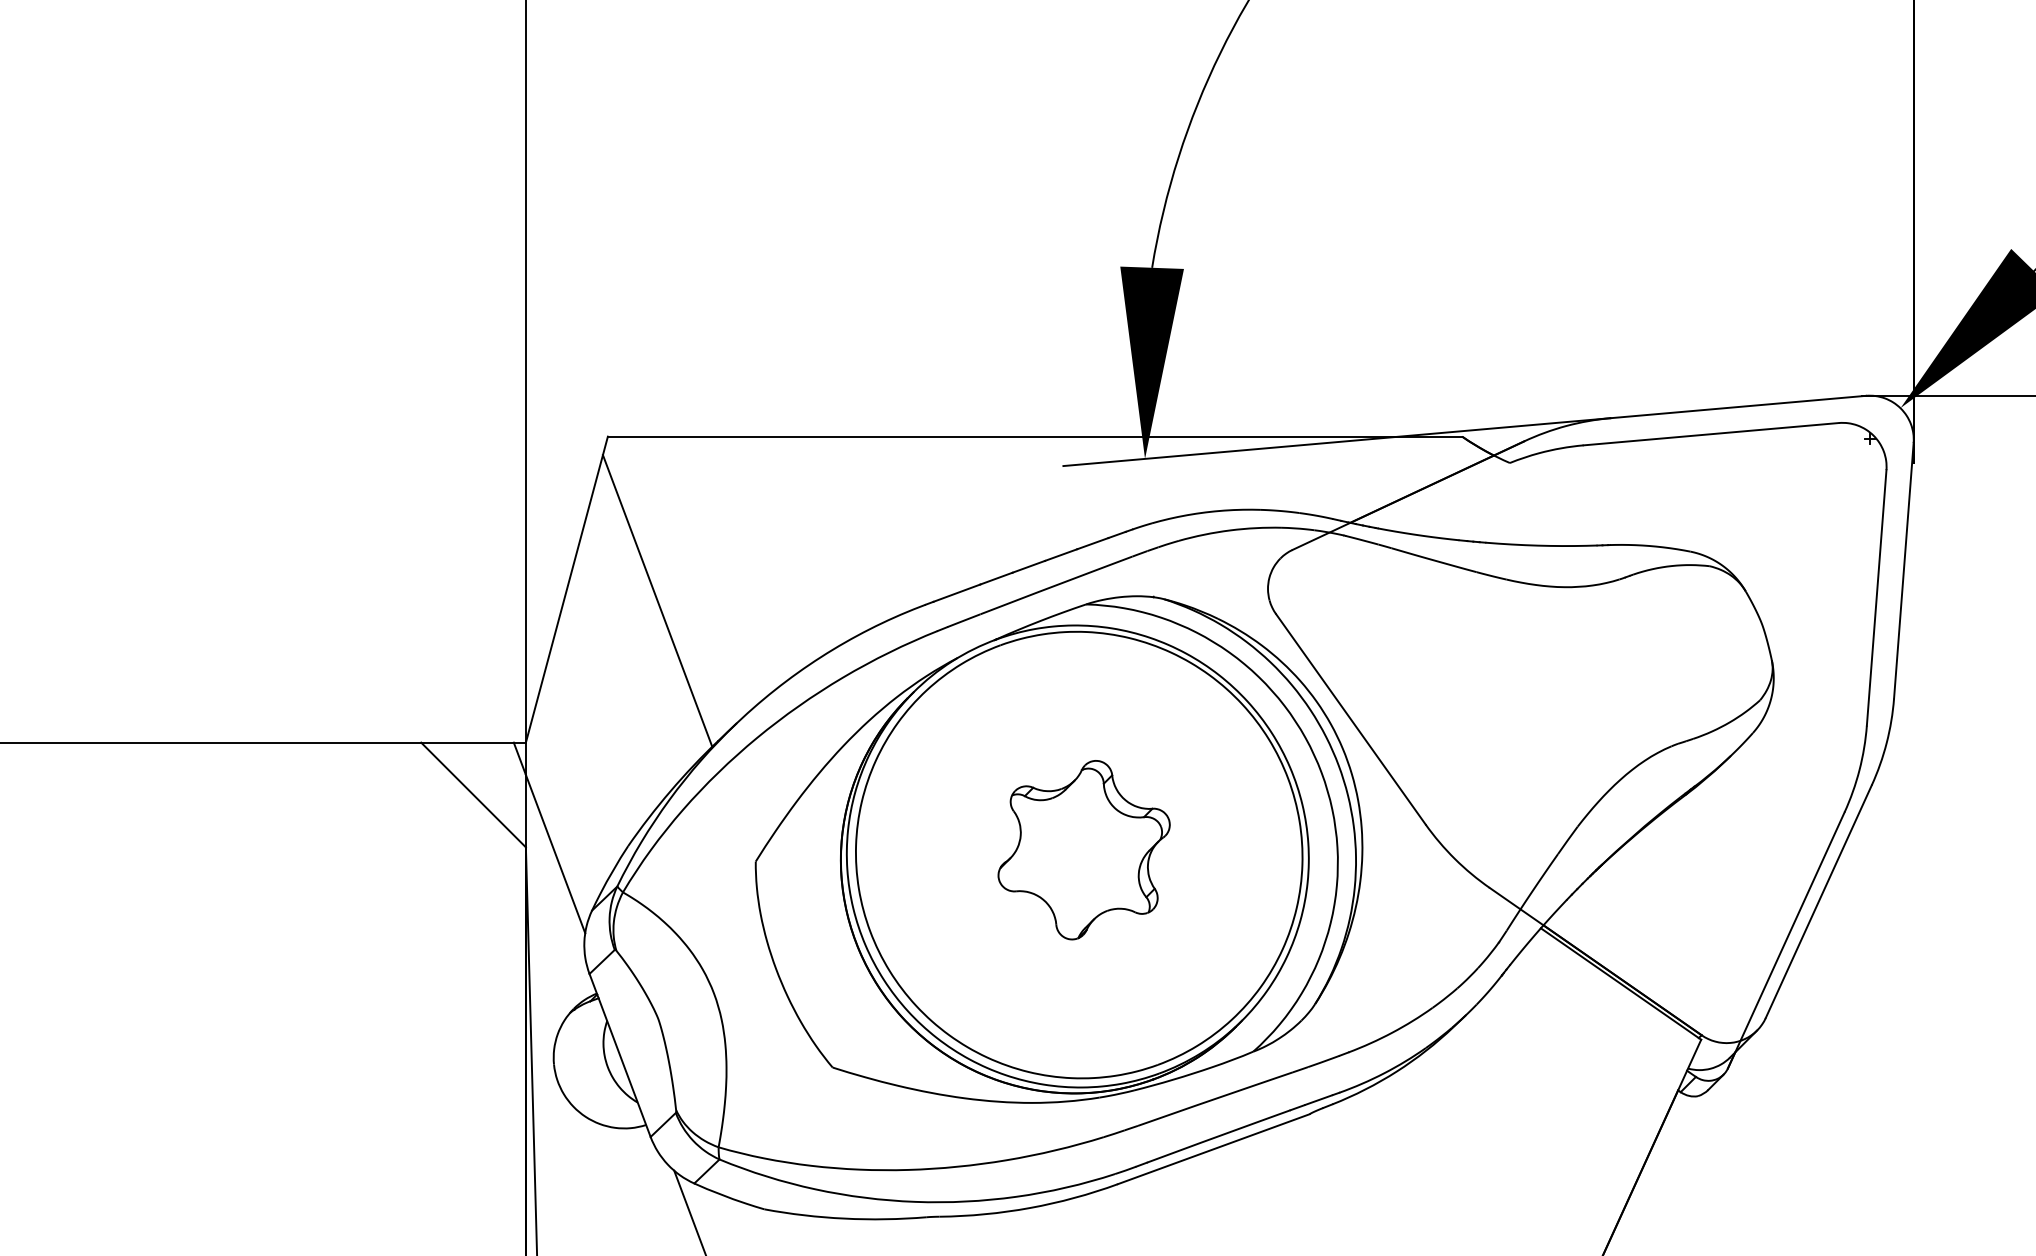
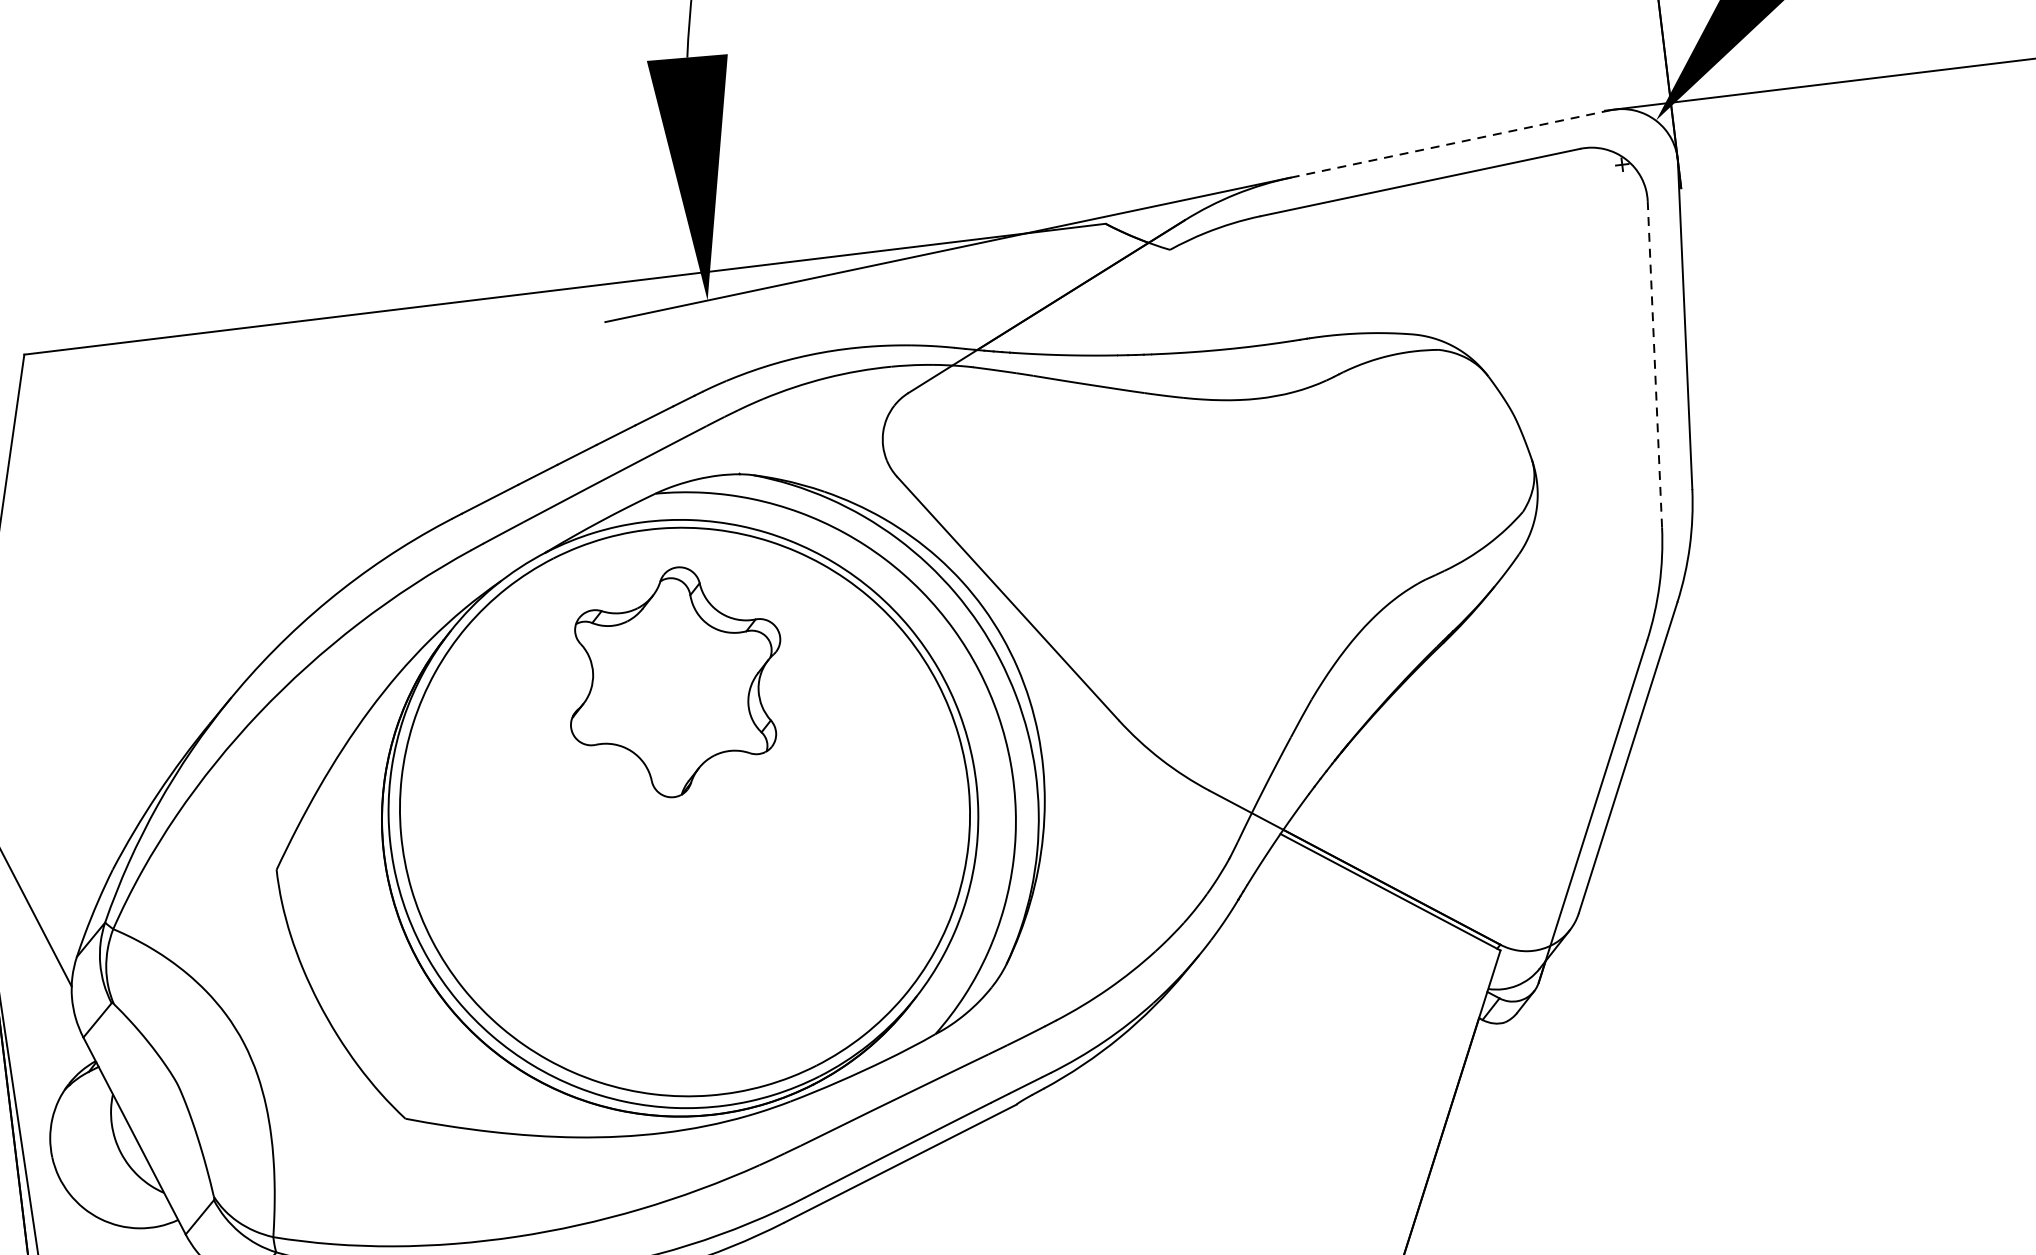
line: (1737, 407) -> (1449, 144), solid -> dashed
line: (1876, 597) -> (1654, 363), solid -> dashed
line: (657, 600) -> (112, 554), removed
part: (1083, 850) -> (674, 682), moved

